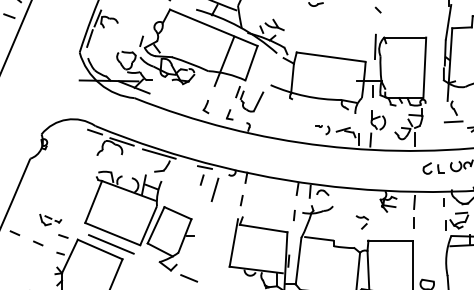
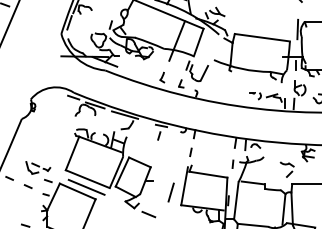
line: (214, 189) -> (170, 192), moved
part: (50, 219) -> (38, 167), size x1.43
part: (362, 222) -> (287, 169), size x1.43

